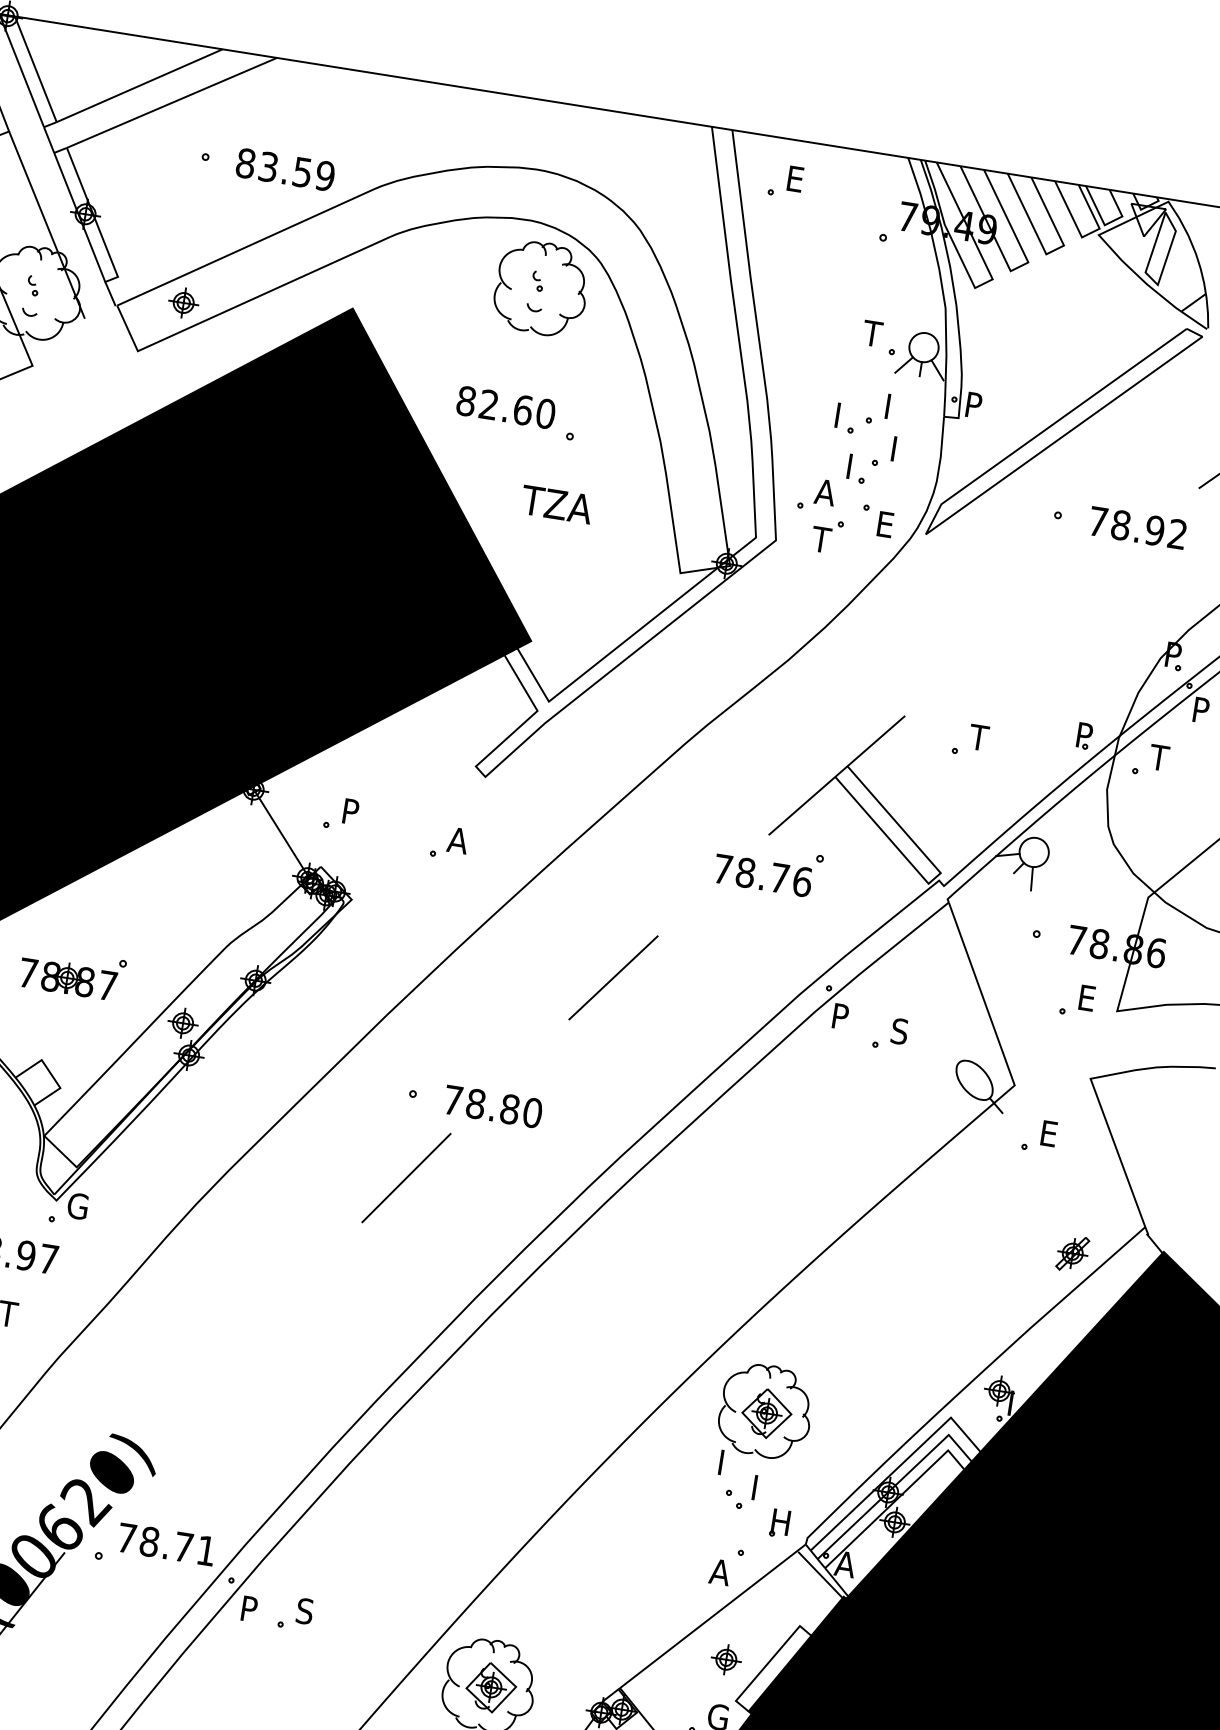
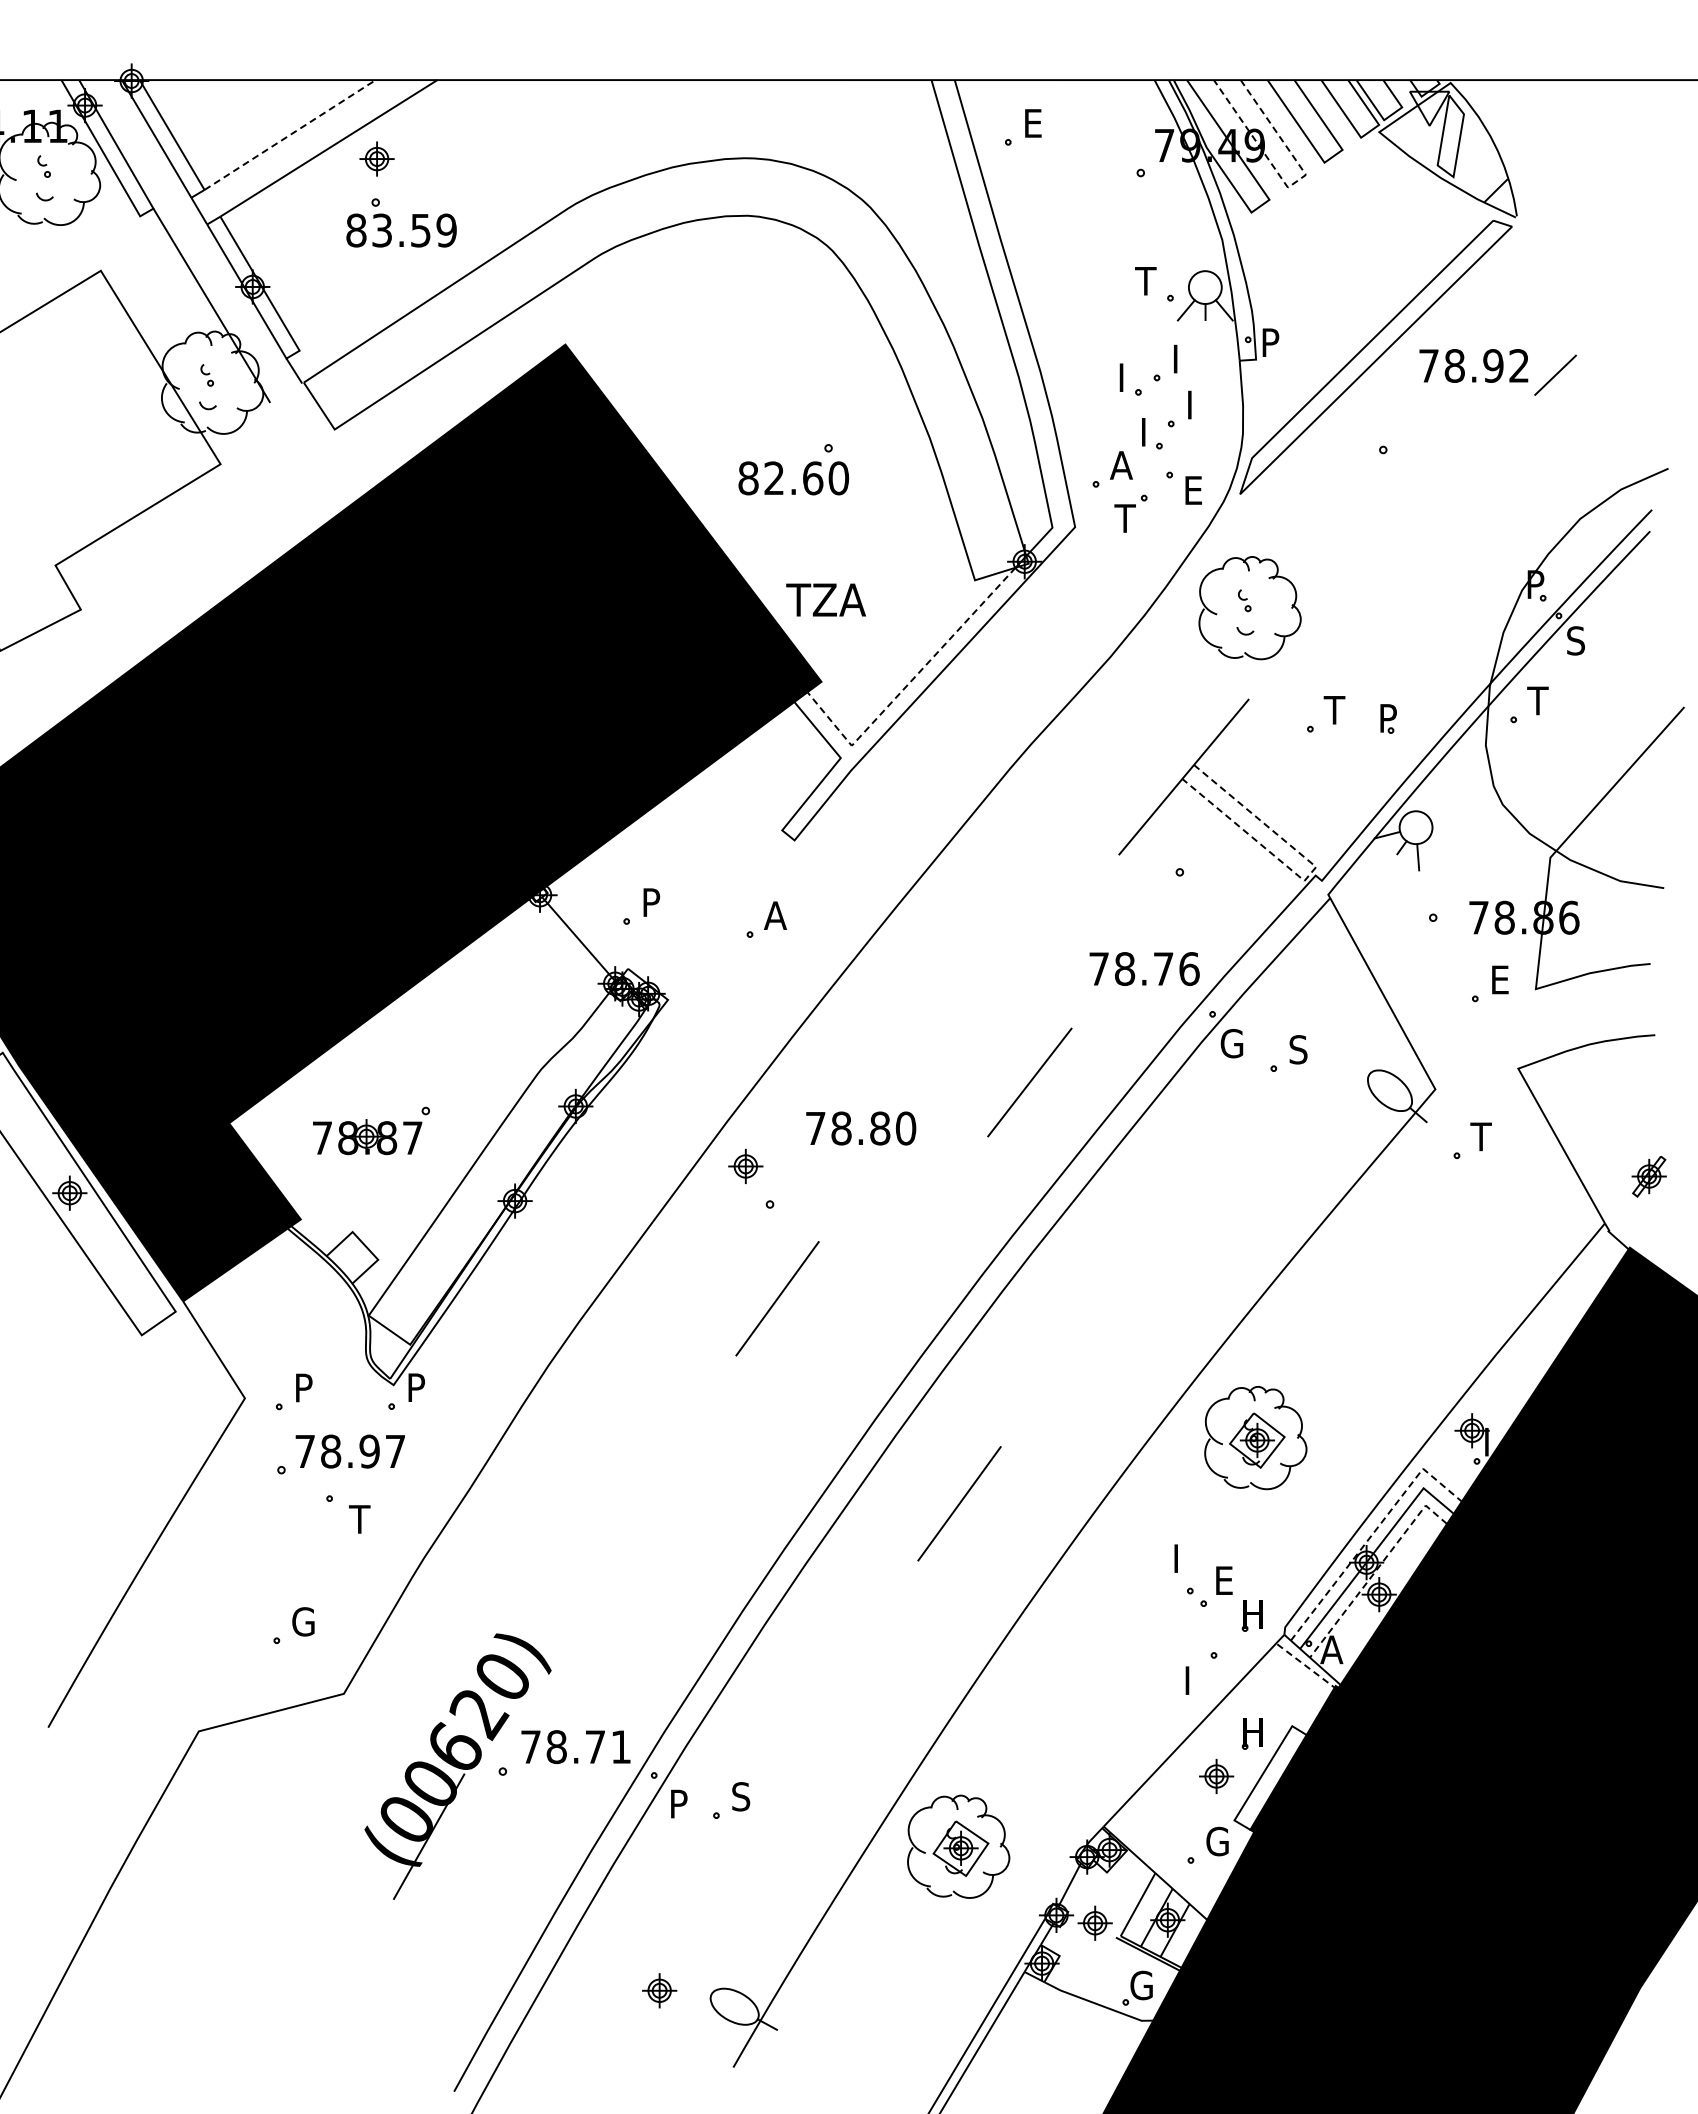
line: (139, 86) -> (290, 135), solid -> dashed
text: (285, 169) -> (401, 230), moved
line: (1014, 269) -> (1291, 185), solid -> dashed
part: (540, 288) -> (1249, 608), moved
part: (183, 302) -> (376, 158), moved
text: (505, 407) -> (793, 478), moved
text: (556, 504) -> (825, 599), moved
text: (1137, 527) -> (1473, 365), moved
line: (608, 654) -> (909, 683), solid -> dashed
text: (1200, 709) -> (1575, 640), P -> S
part: (1084, 735) -> (1388, 718), moved
text: (763, 875) -> (1144, 968), moved
line: (934, 878) -> (1310, 874), solid -> dashed
line: (613, 977) -> (1029, 1082), moved
text: (841, 1016) -> (1231, 1043), P -> G
part: (182, 1022) -> (745, 1165), moved
text: (493, 1106) -> (861, 1128), moved
text: (1047, 1133) -> (1480, 1136), E -> T
text: (78, 1206) -> (418, 1387), G -> P
part: (1072, 1253) -> (1648, 1176), moved
line: (538, 1383) -> (959, 1503), added
part: (765, 1411) -> (1255, 1438), moved
line: (898, 1467) -> (1373, 1533), solid -> dashed
text: (761, 1488) -> (1225, 1580), I -> E
line: (895, 1499) -> (1376, 1569), solid -> dashed
text: (719, 1572) -> (1193, 1680), A -> I
line: (820, 1575) -> (1306, 1666), solid -> dashed
part: (763, 1626) -> (1251, 1733), added

